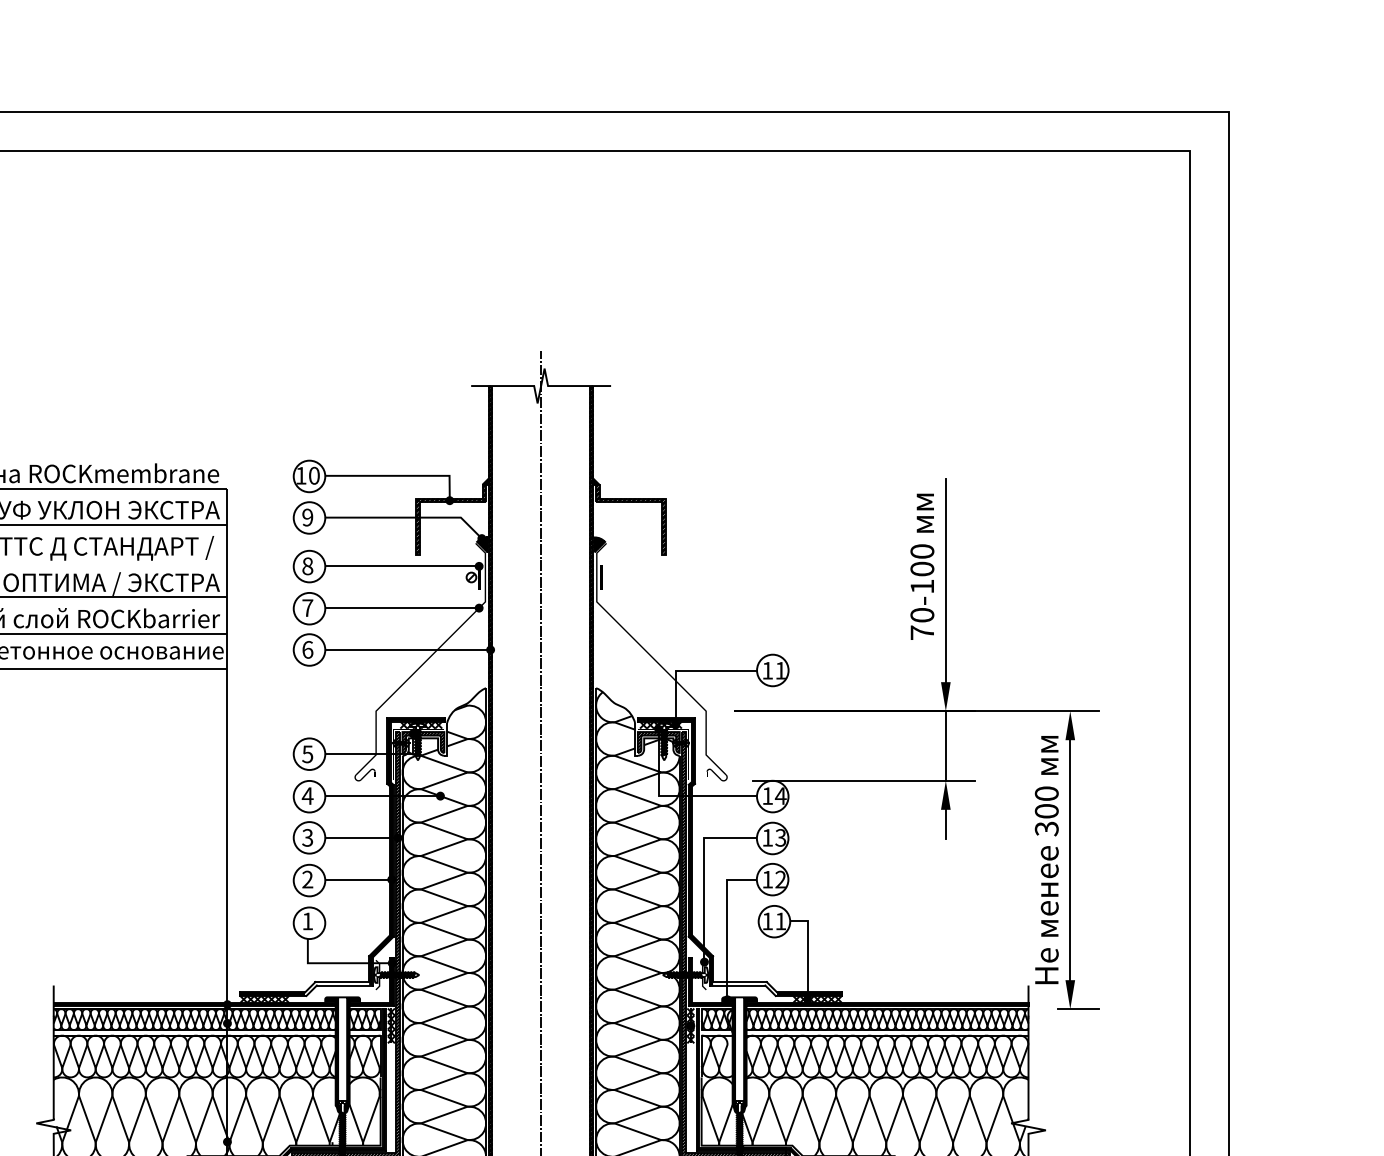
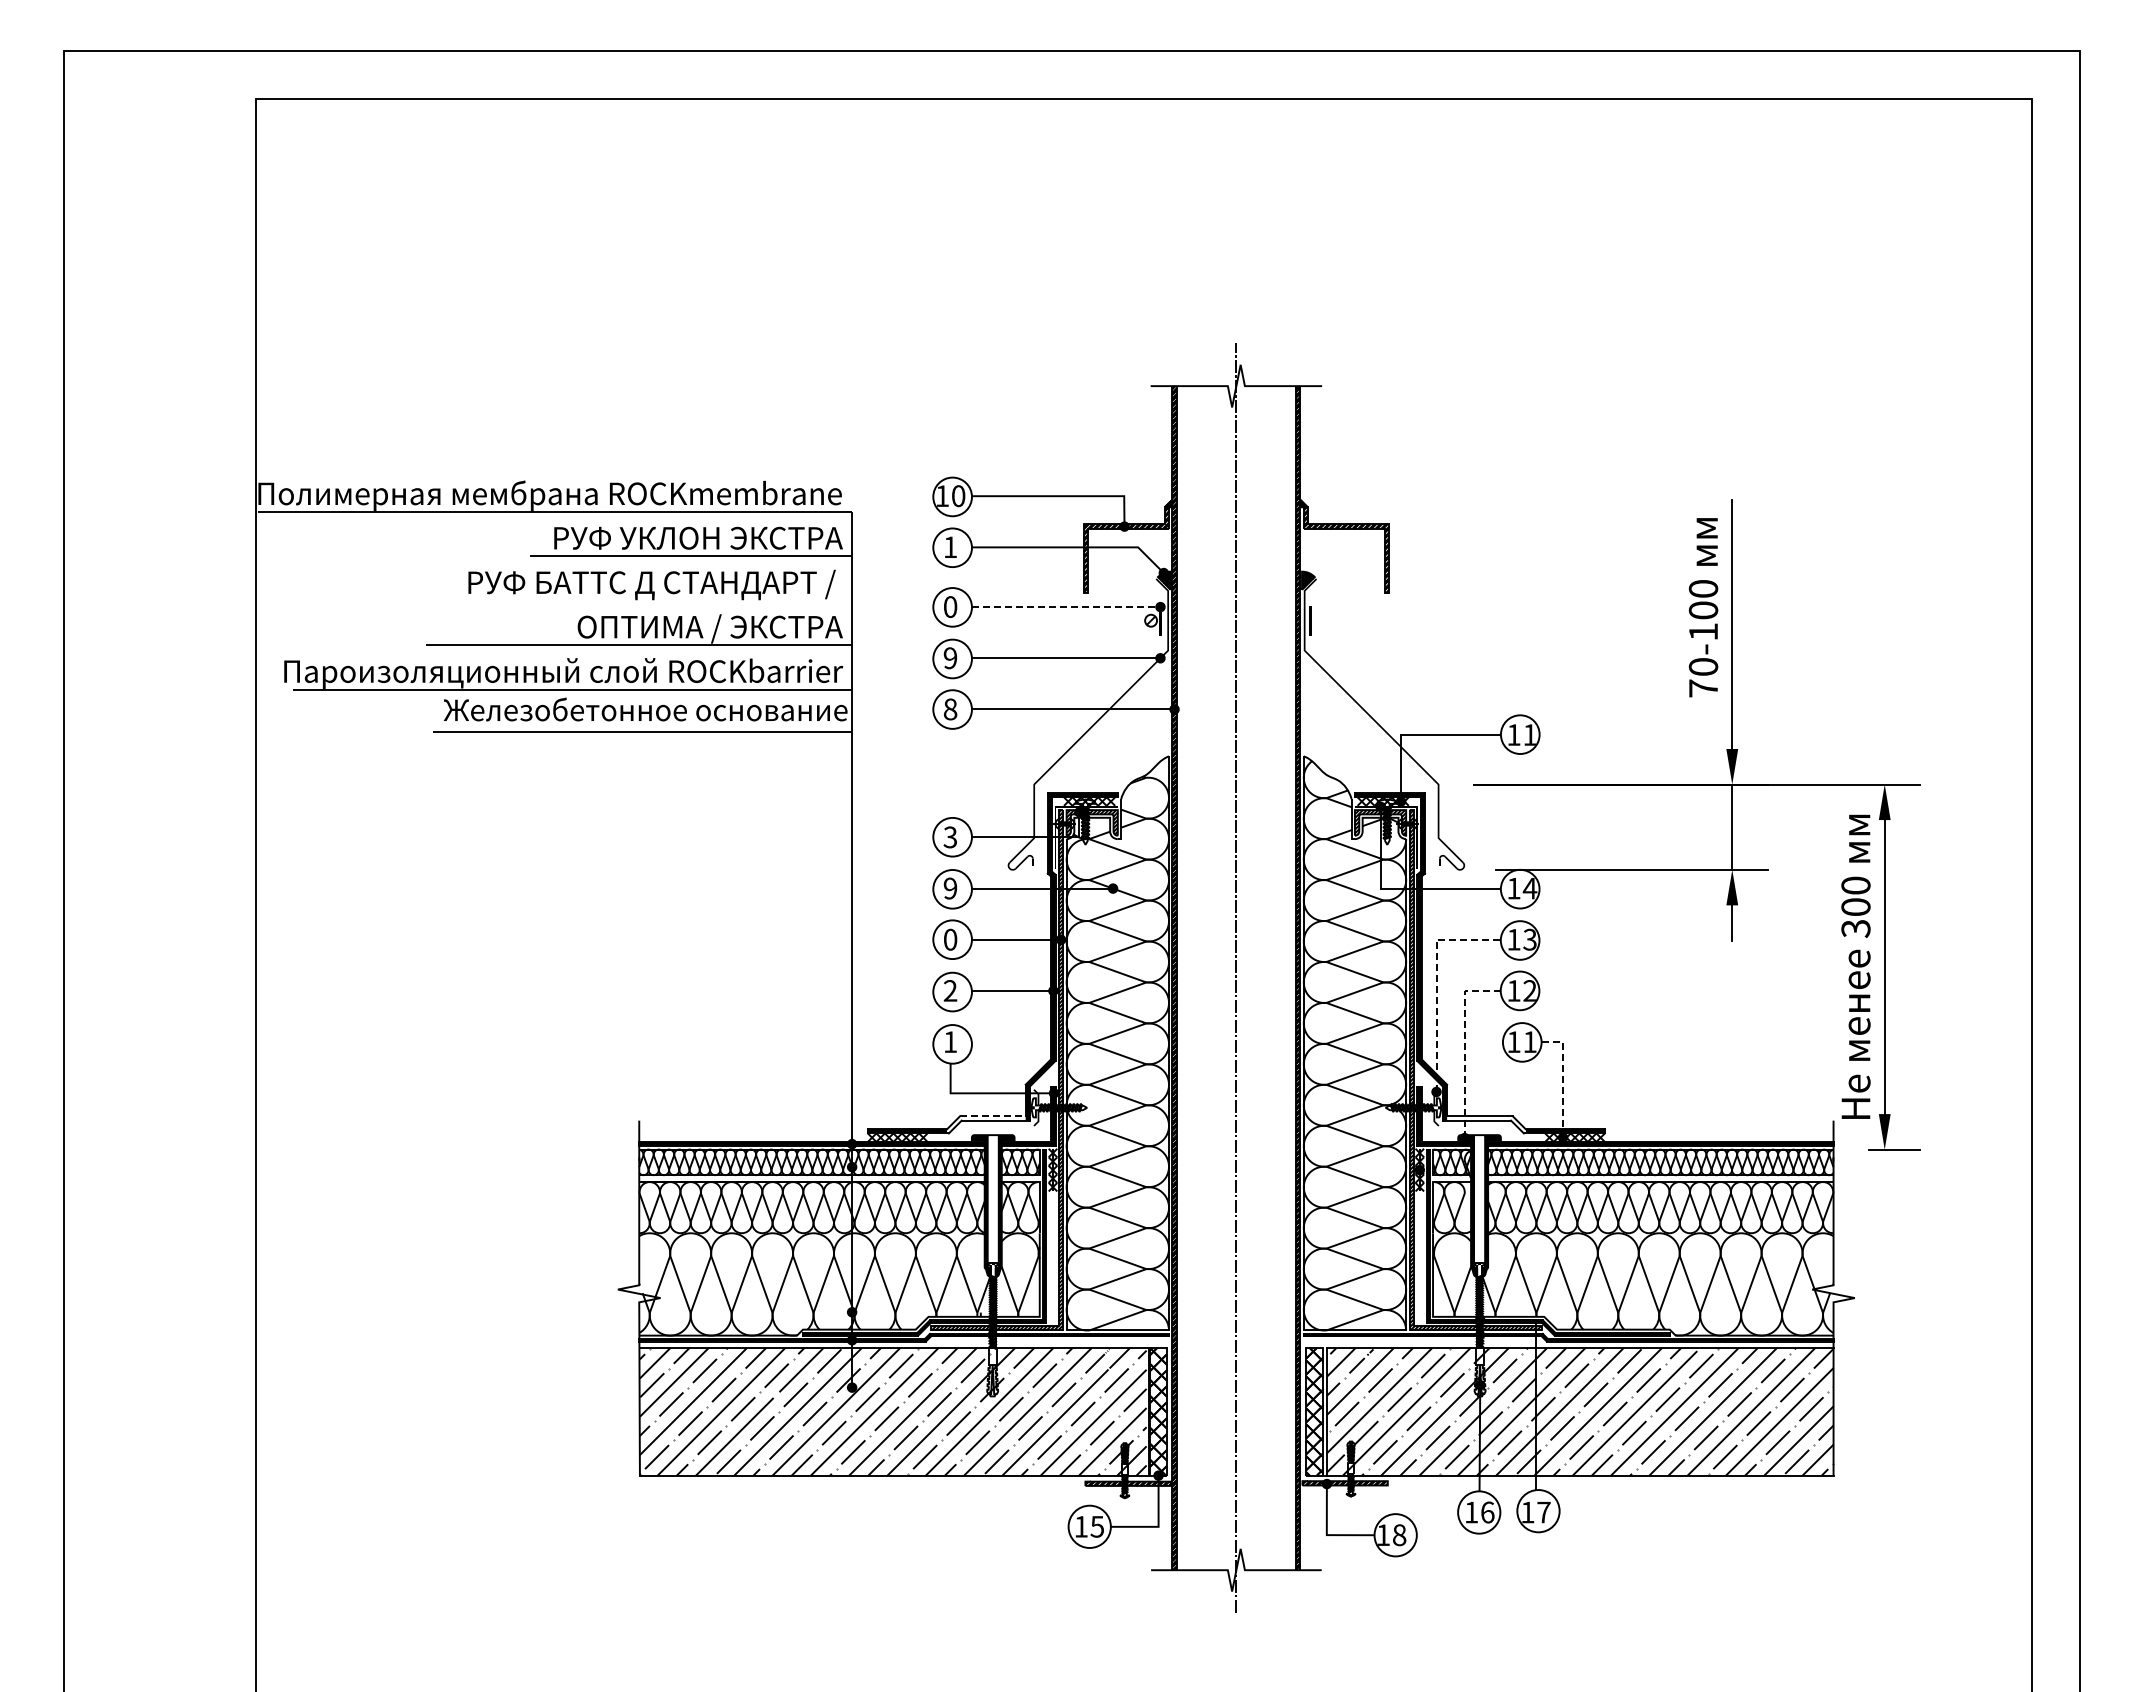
text: (307, 517) -> (950, 547), 9 -> 1
text: (307, 565) -> (950, 606), 8 -> 0
line: (402, 566) -> (1066, 607), solid -> dashed
text: (307, 608) -> (950, 658), 7 -> 9
text: (307, 649) -> (950, 709), 6 -> 8
text: (307, 753) -> (950, 836), 5 -> 3
text: (307, 796) -> (950, 888), 4 -> 9
text: (307, 837) -> (950, 939), 3 -> 0
line: (704, 872) -> (1436, 982), solid -> dashed
line: (727, 924) -> (1464, 1045), solid -> dashed
line: (808, 950) -> (1563, 1077), solid -> dashed
line: (342, 982) -> (992, 1116), solid -> dashed

